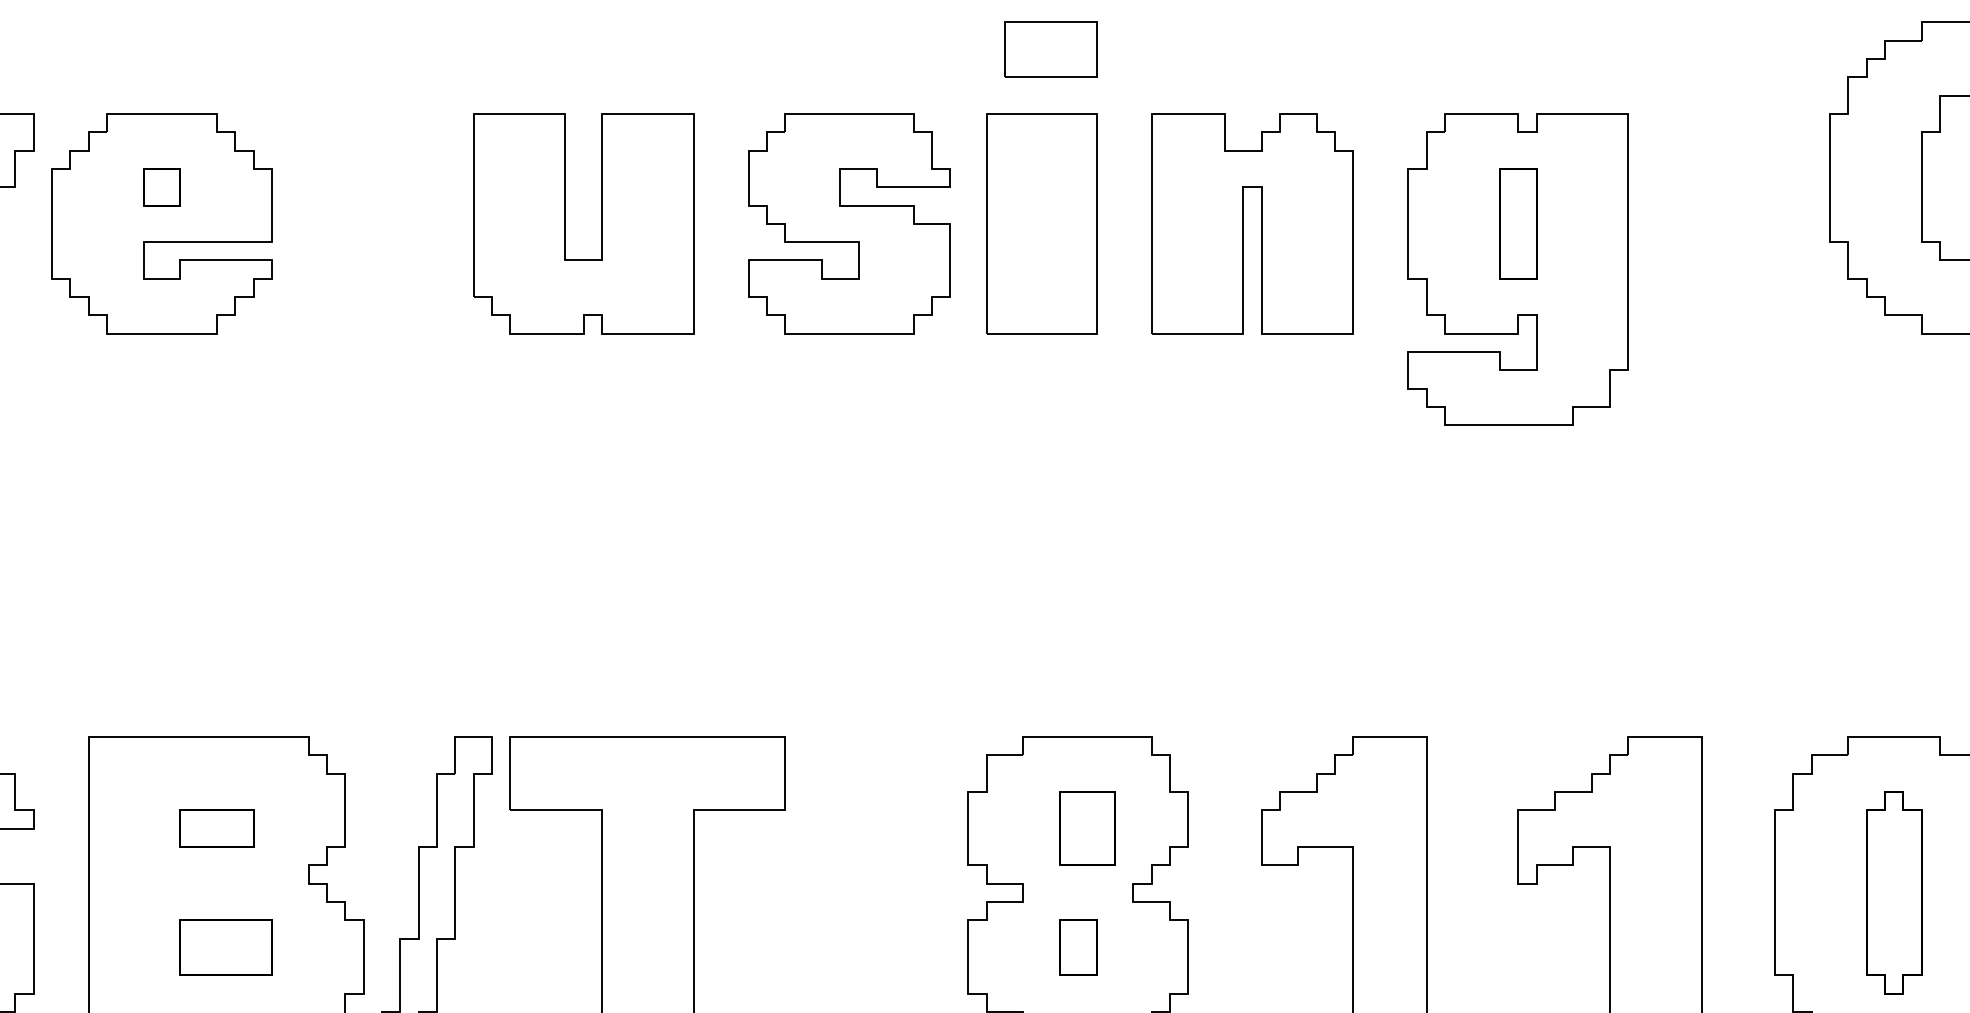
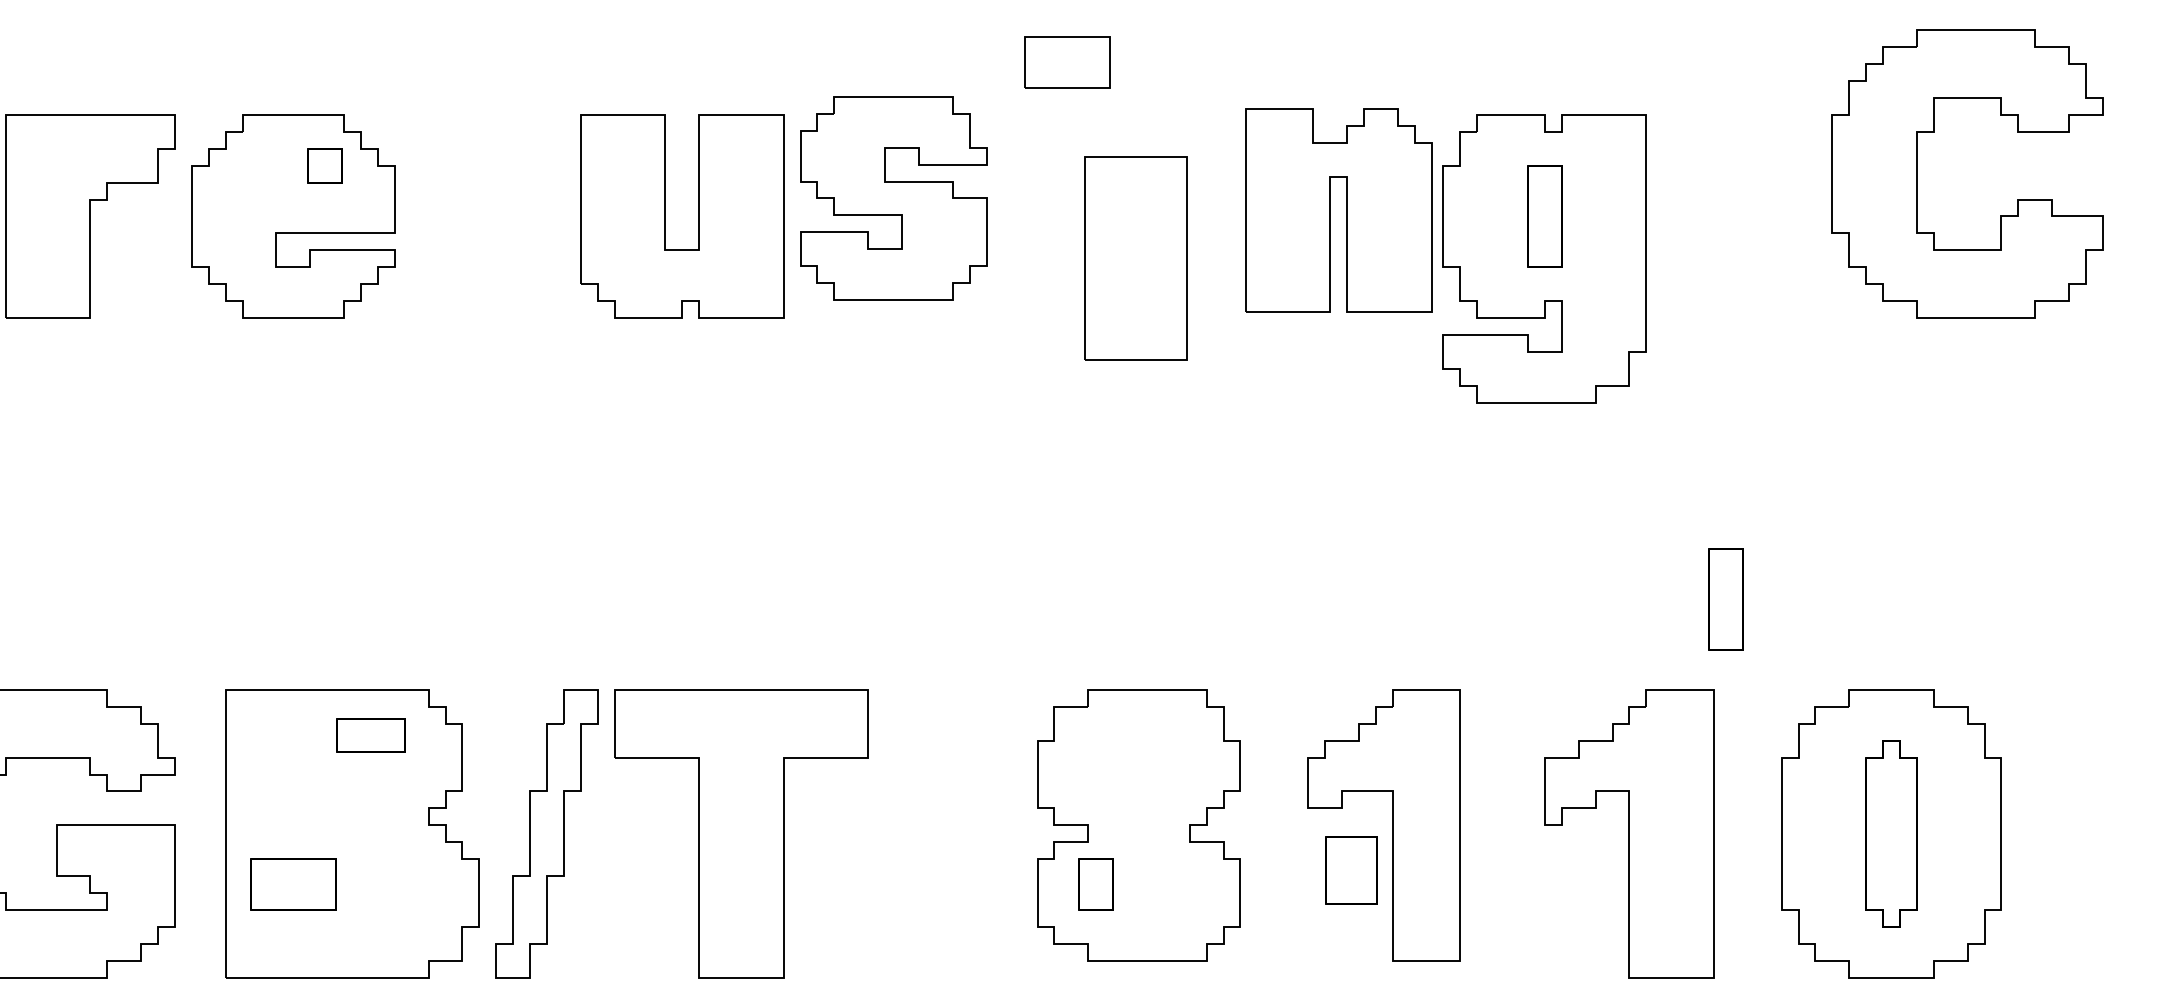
part: (1050, 49) -> (1067, 62), moved
part: (161, 187) -> (324, 165), moved
part: (849, 223) -> (893, 198), moved
part: (1041, 223) -> (1135, 258), moved
part: (1243, 223) -> (1330, 210), moved
part: (1714, 638) -> (1725, 599), added
part: (216, 828) -> (370, 735), moved
part: (1087, 828) -> (1351, 870), moved
part: (226, 947) -> (293, 884), moved
part: (1077, 947) -> (1095, 884), moved

